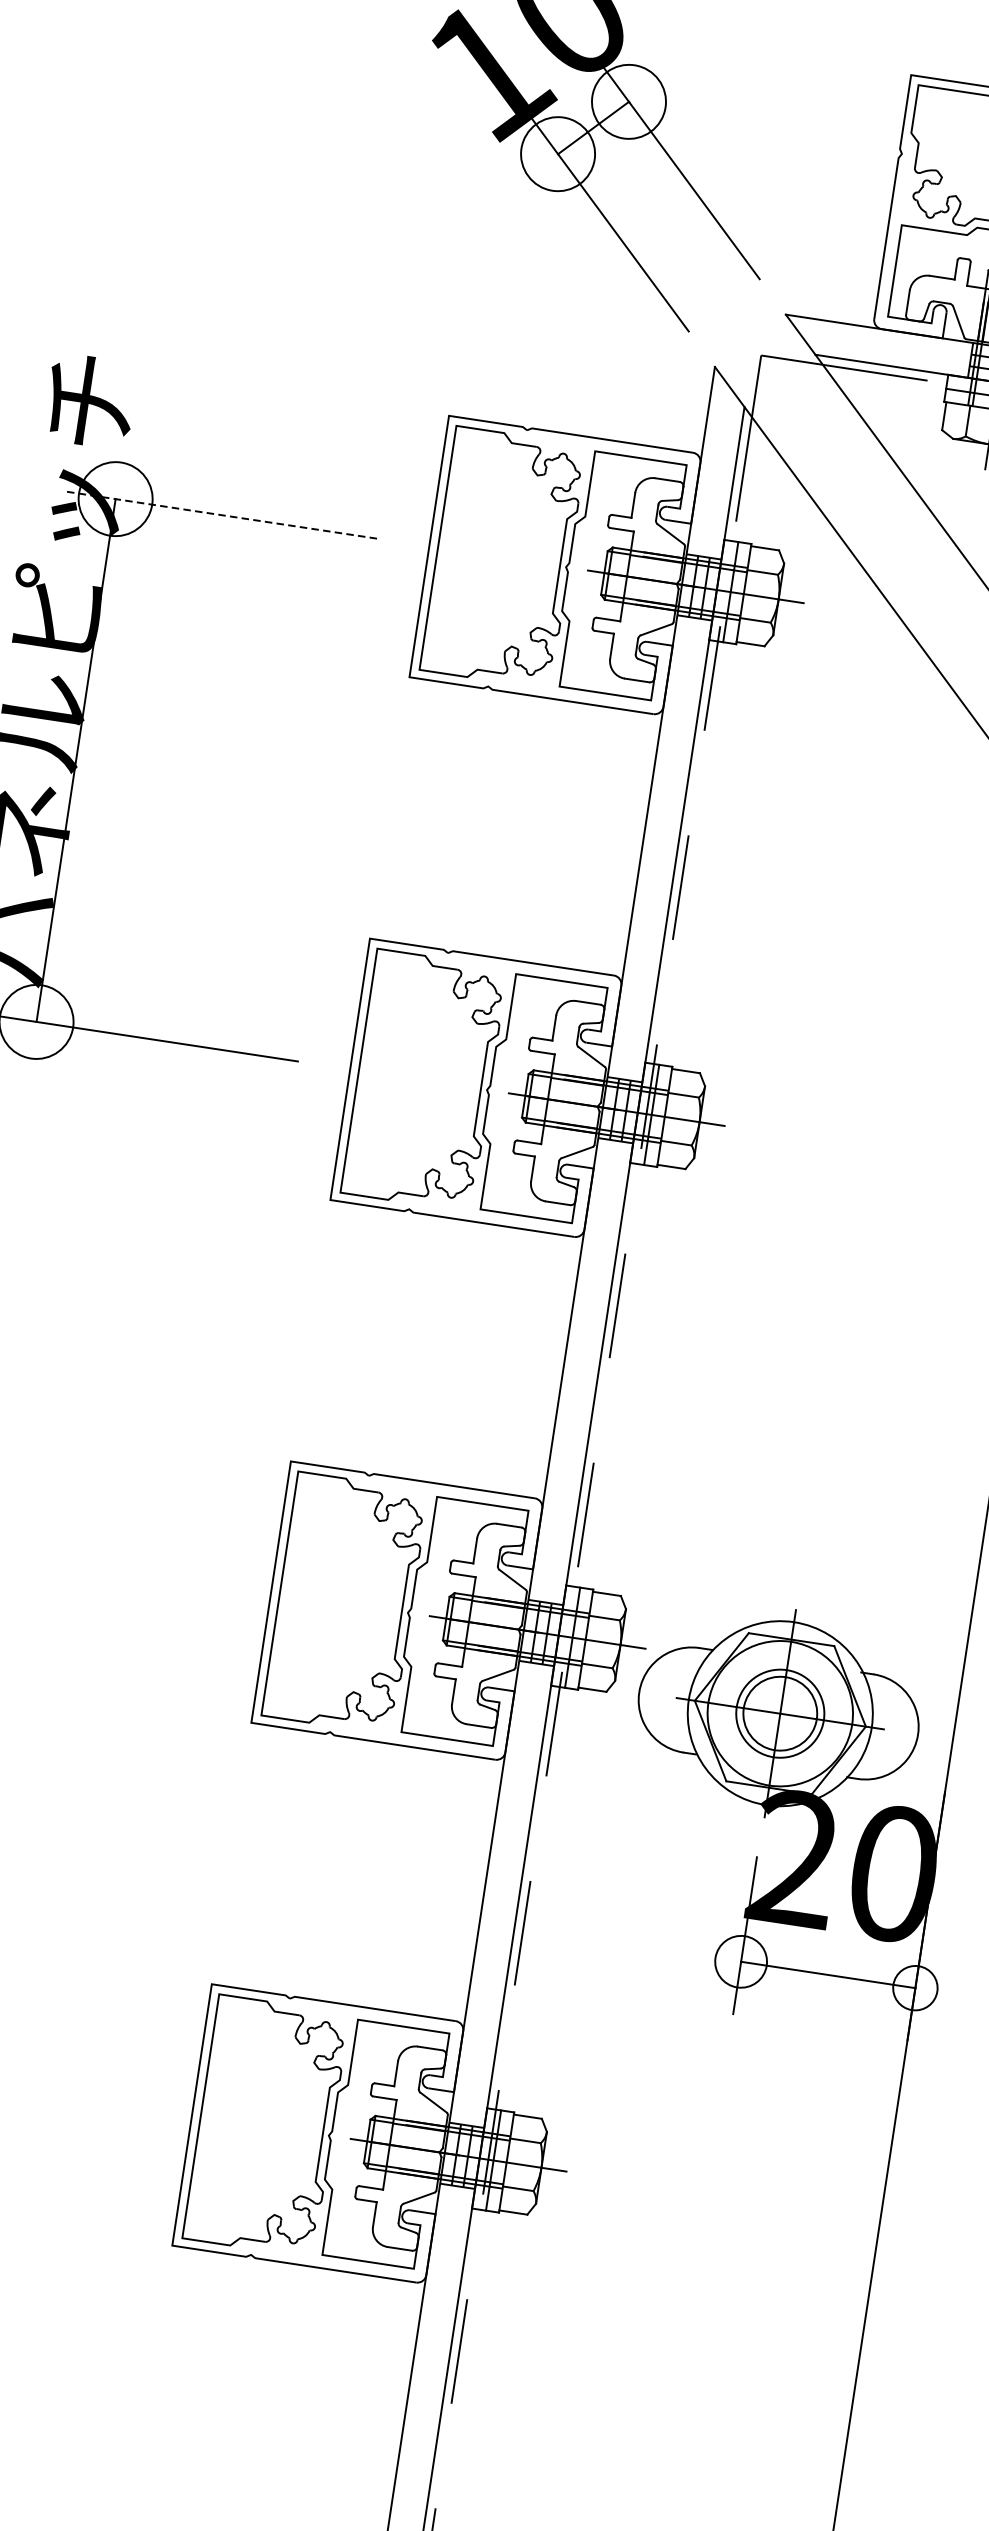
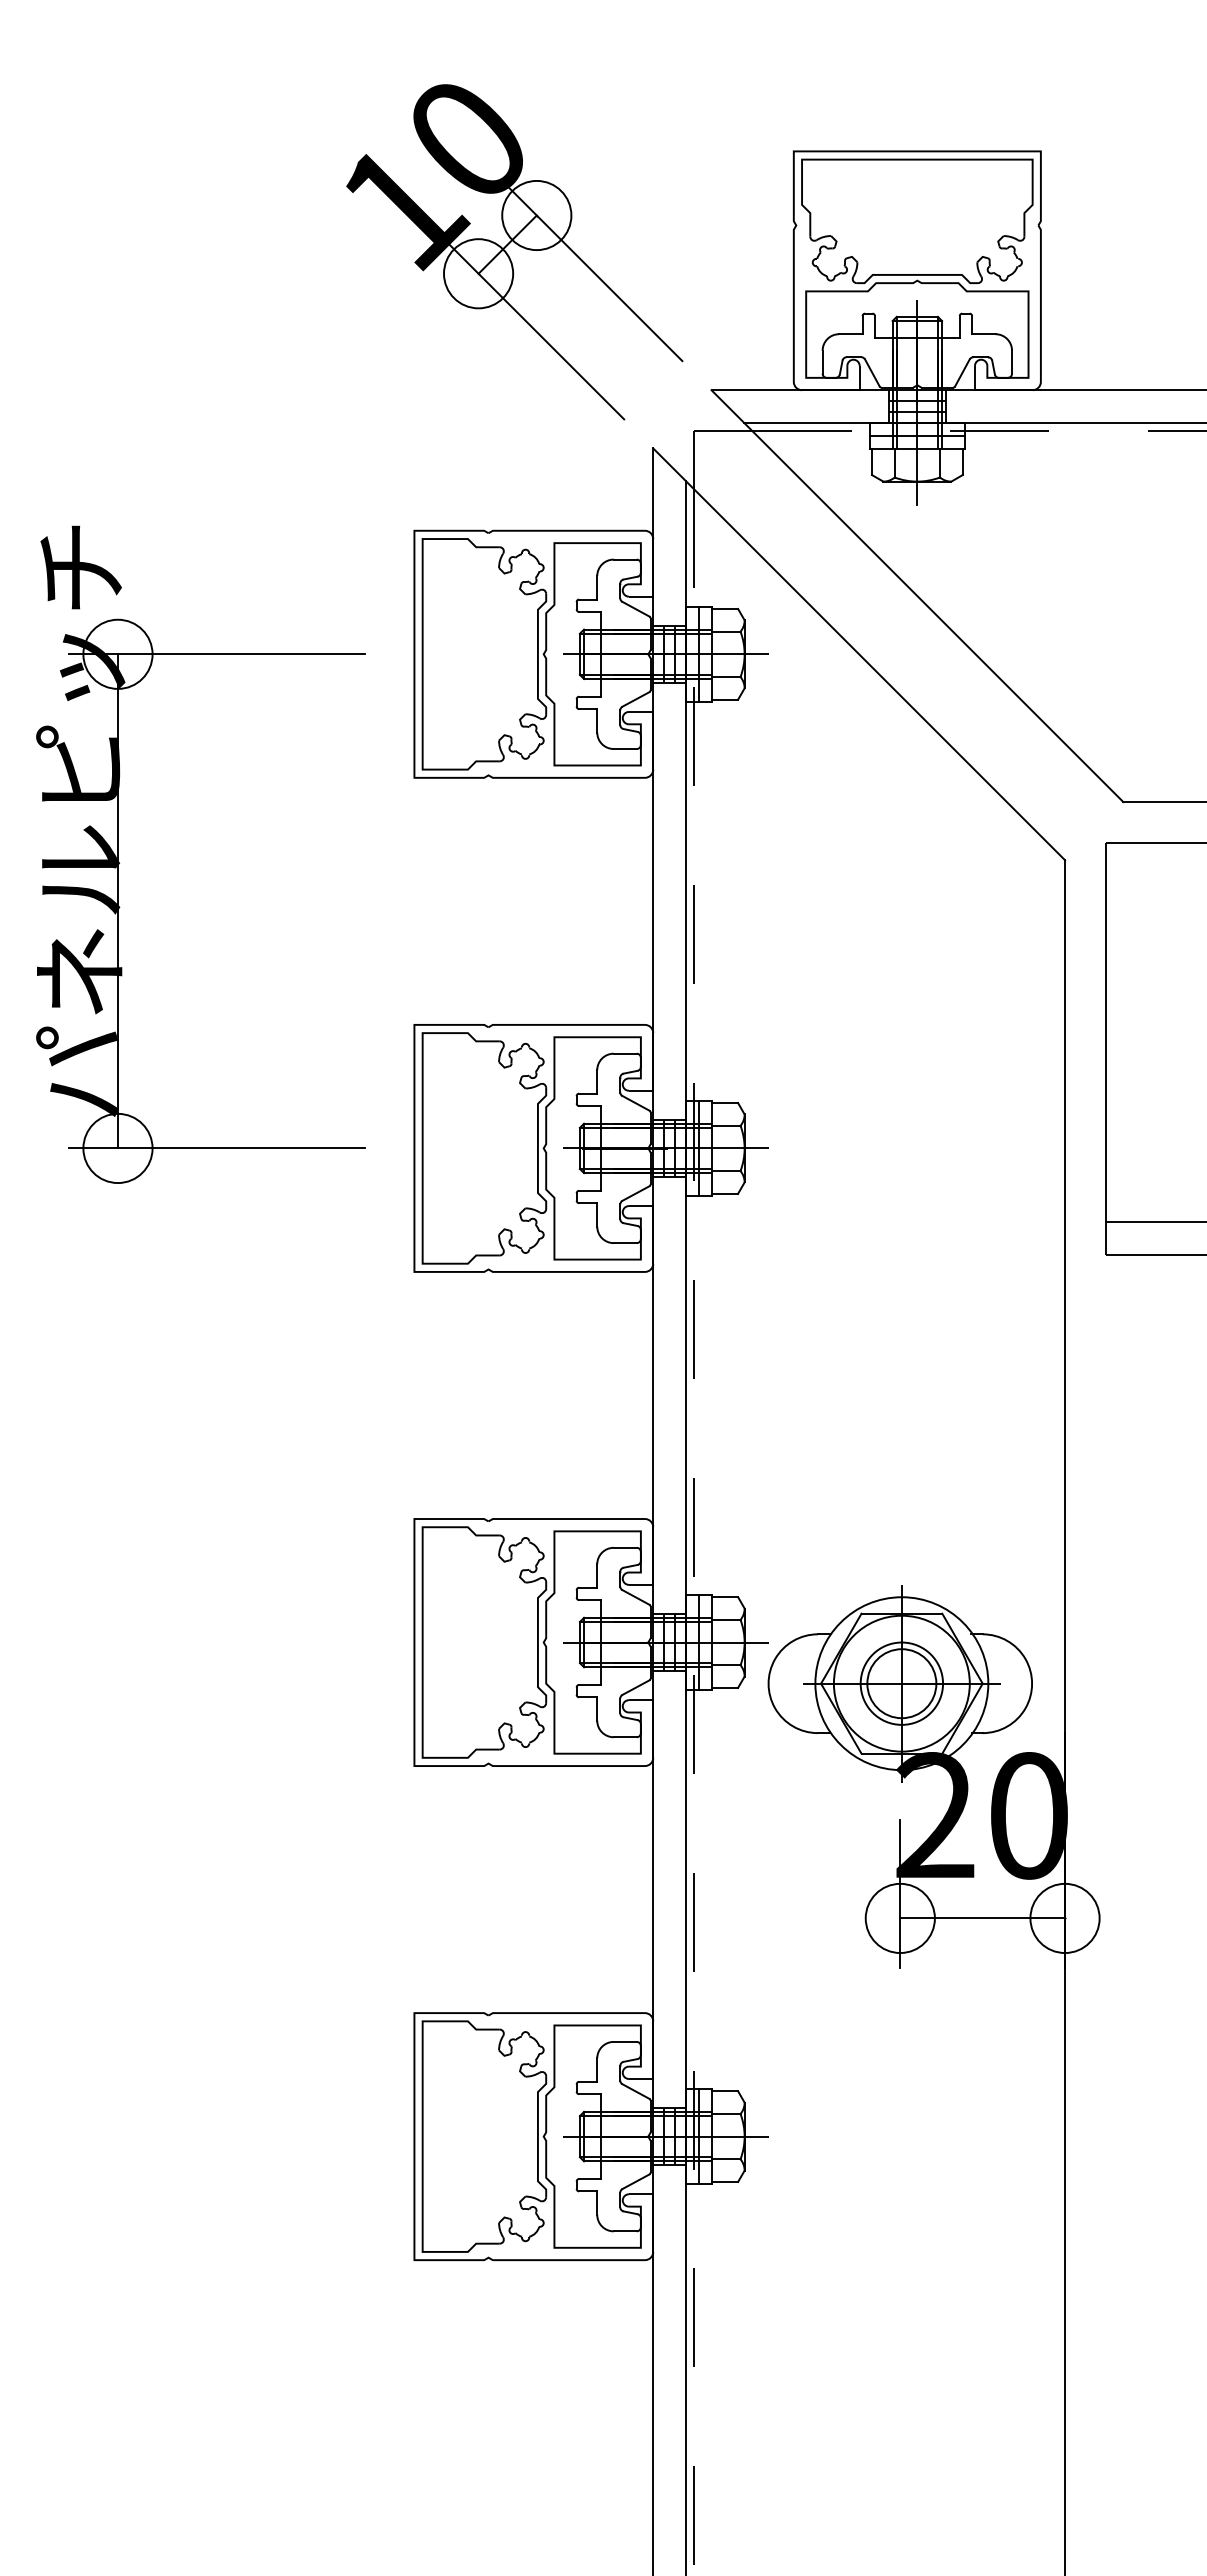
line: (219, 515) -> (216, 654), dashed -> solid
circle: (740, 1961) -> (899, 1918), size x1.43
circle: (914, 1988) -> (1064, 1918), size x1.67

